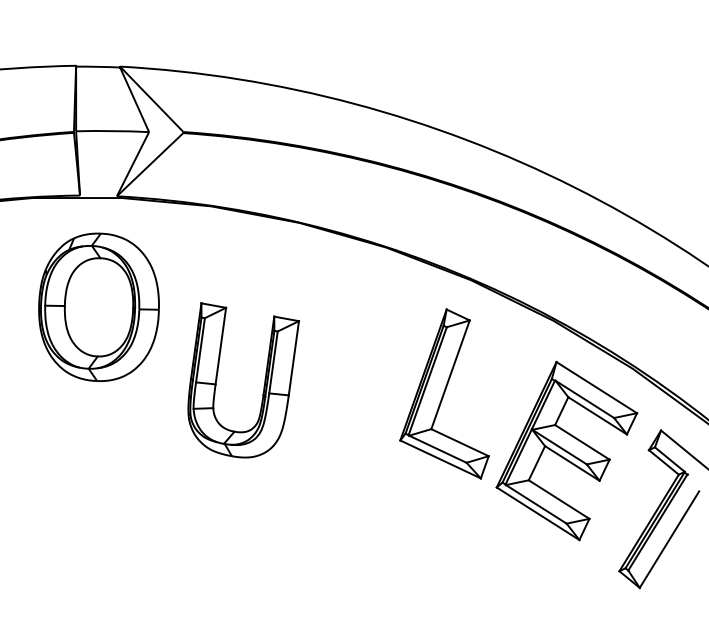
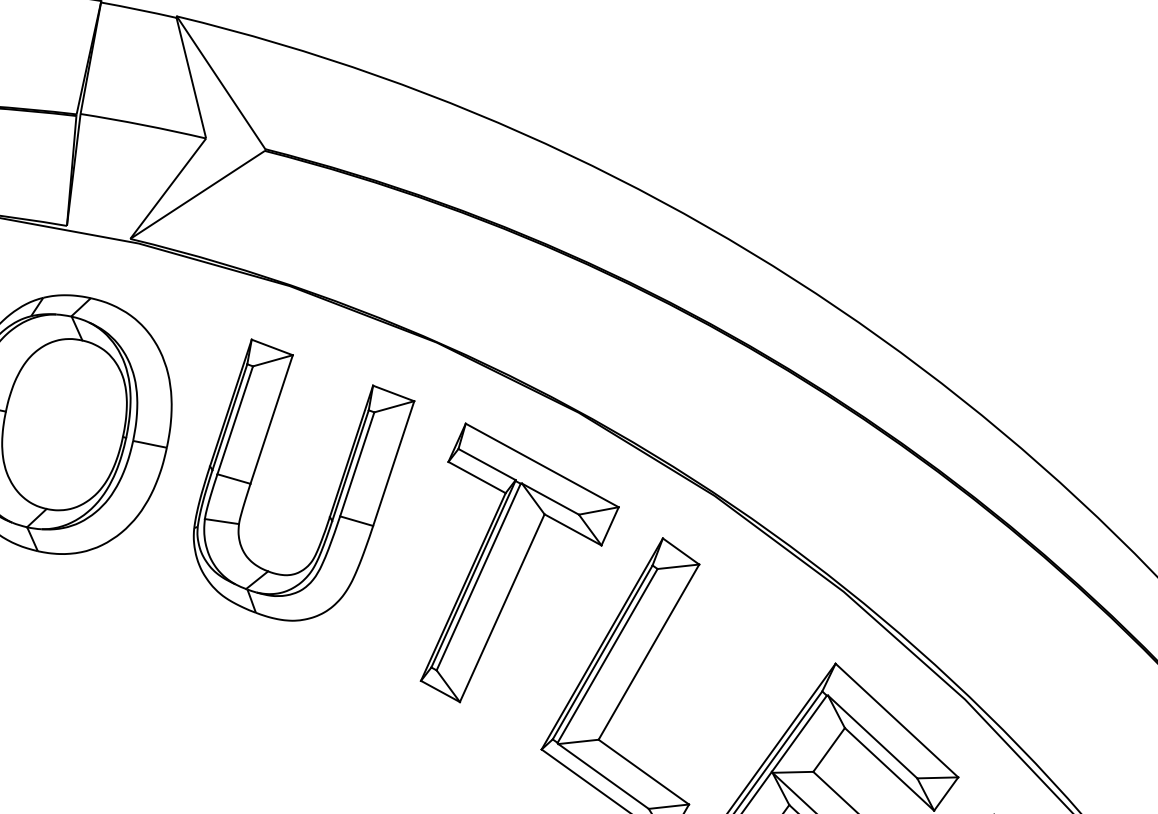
part: (368, 343) -> (517, 572), added
part: (263, 386) -> (332, 502), moved

